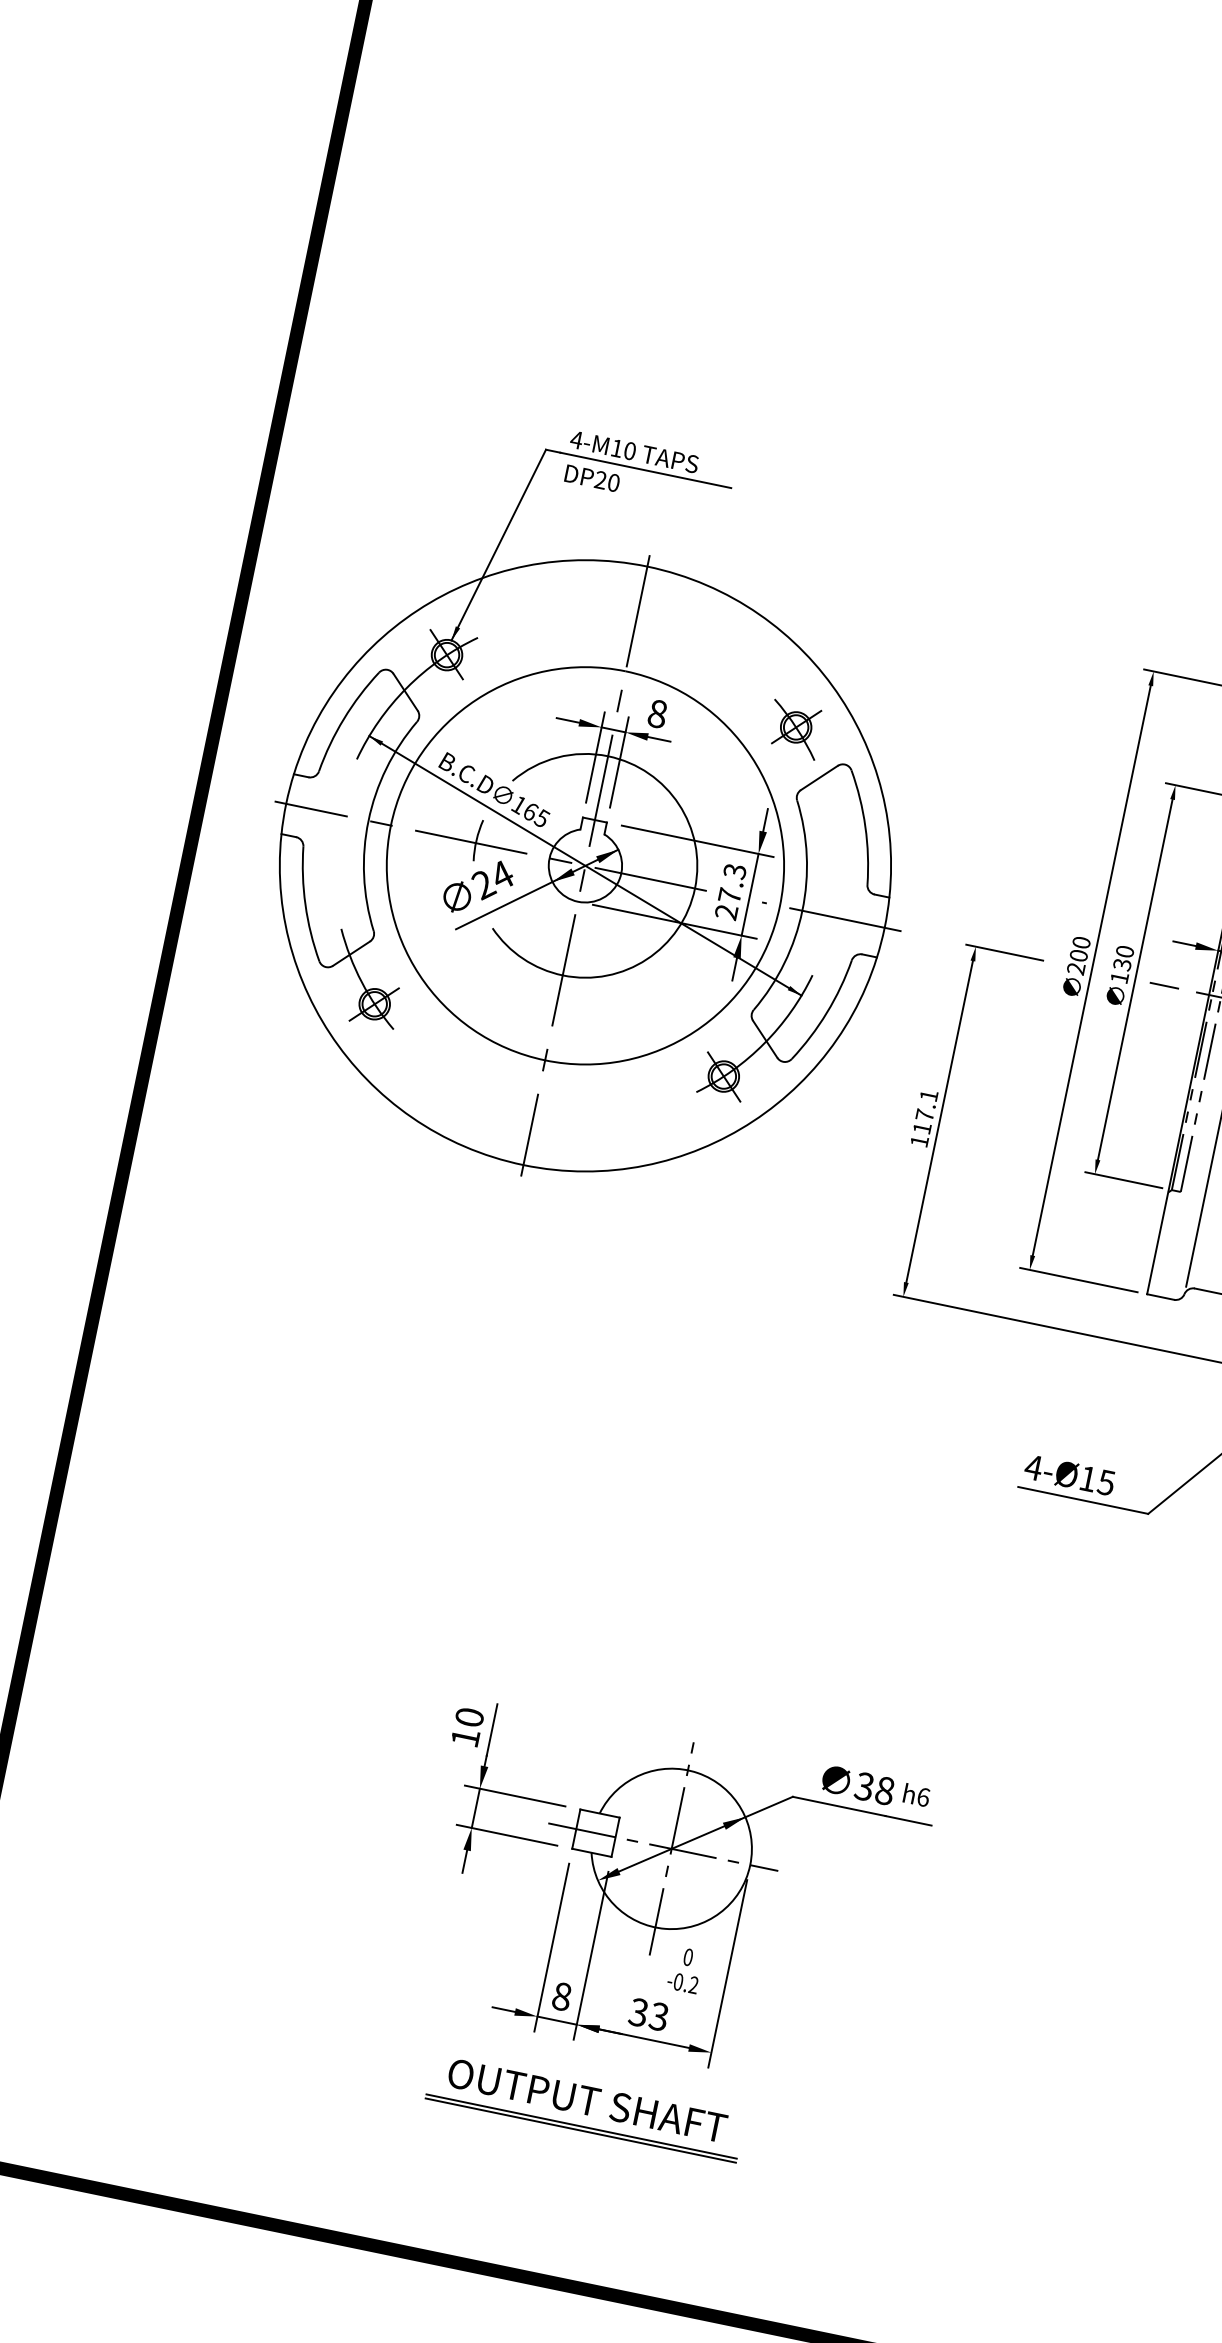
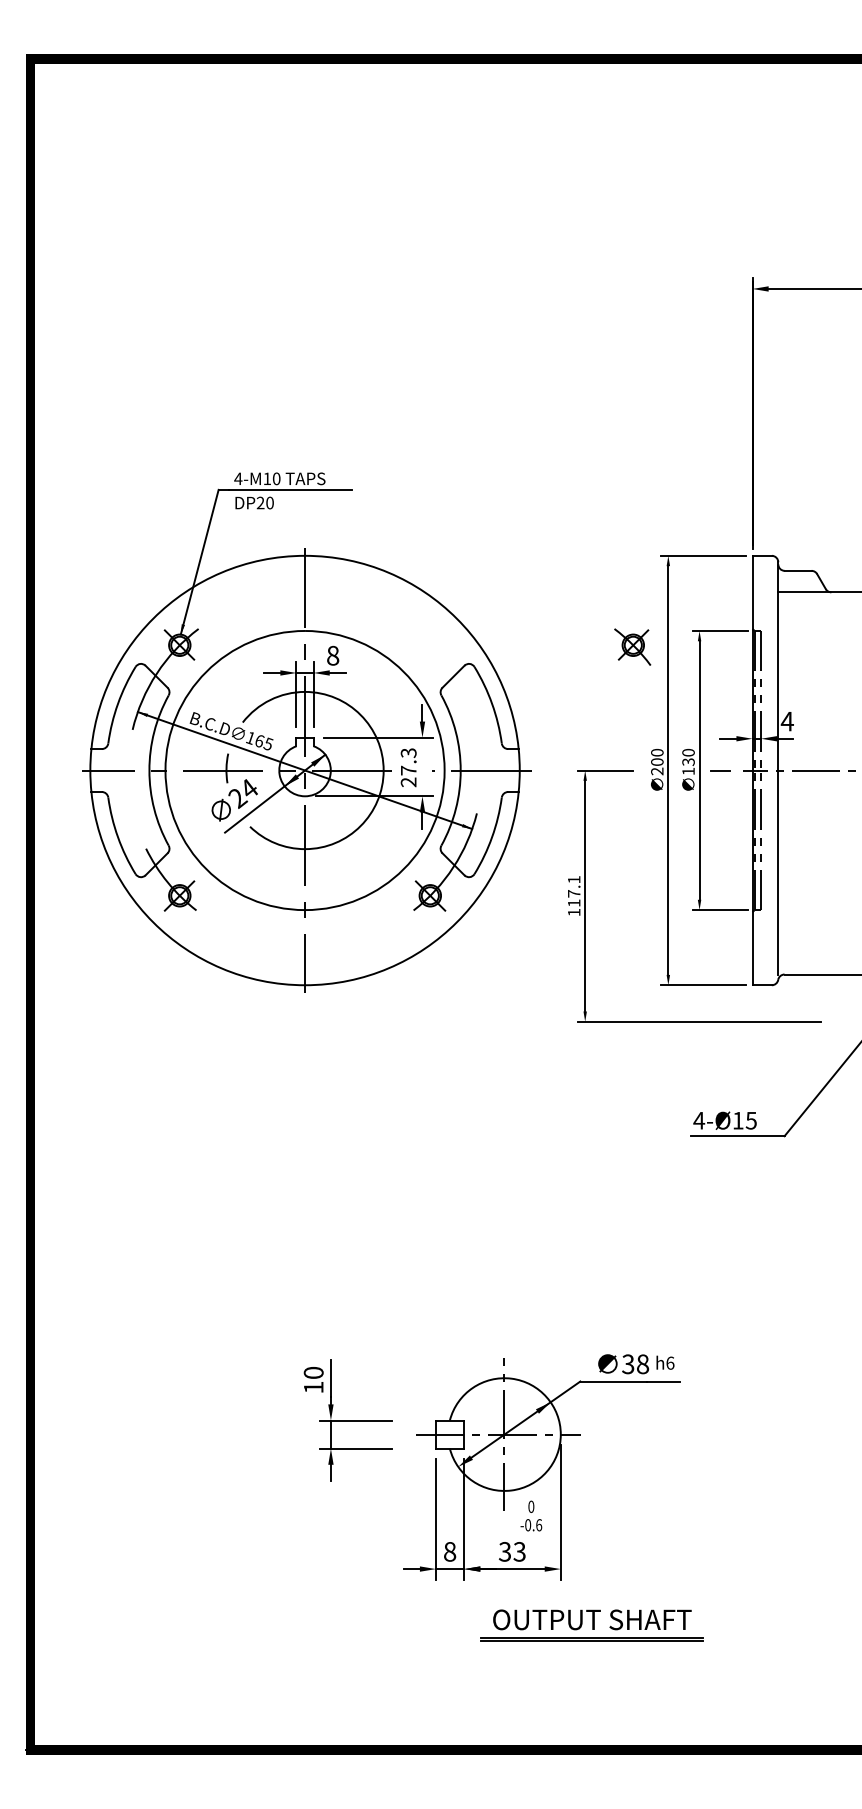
part: (794, 728) -> (632, 646), moved
line: (750, 894) -> (422, 766), removed
part: (502, 1793) -> (347, 1420), moved
text: (694, 1985) -> (539, 1525), -0.2 -> -0.6
part: (584, 2108) -> (591, 1625), moved

